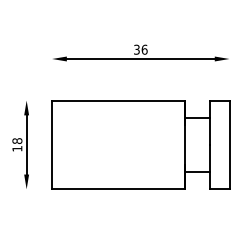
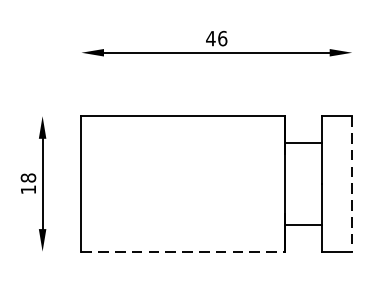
text: (136, 49) -> (210, 38), 36 -> 46
line: (229, 145) -> (352, 184), solid -> dashed
line: (118, 189) -> (182, 251), solid -> dashed

